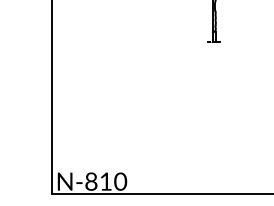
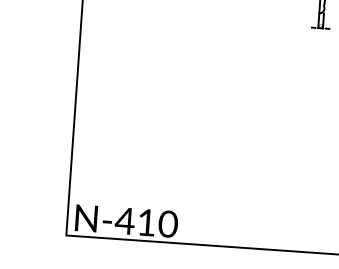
text: (90, 181) -> (123, 220), N-810 -> N-410

